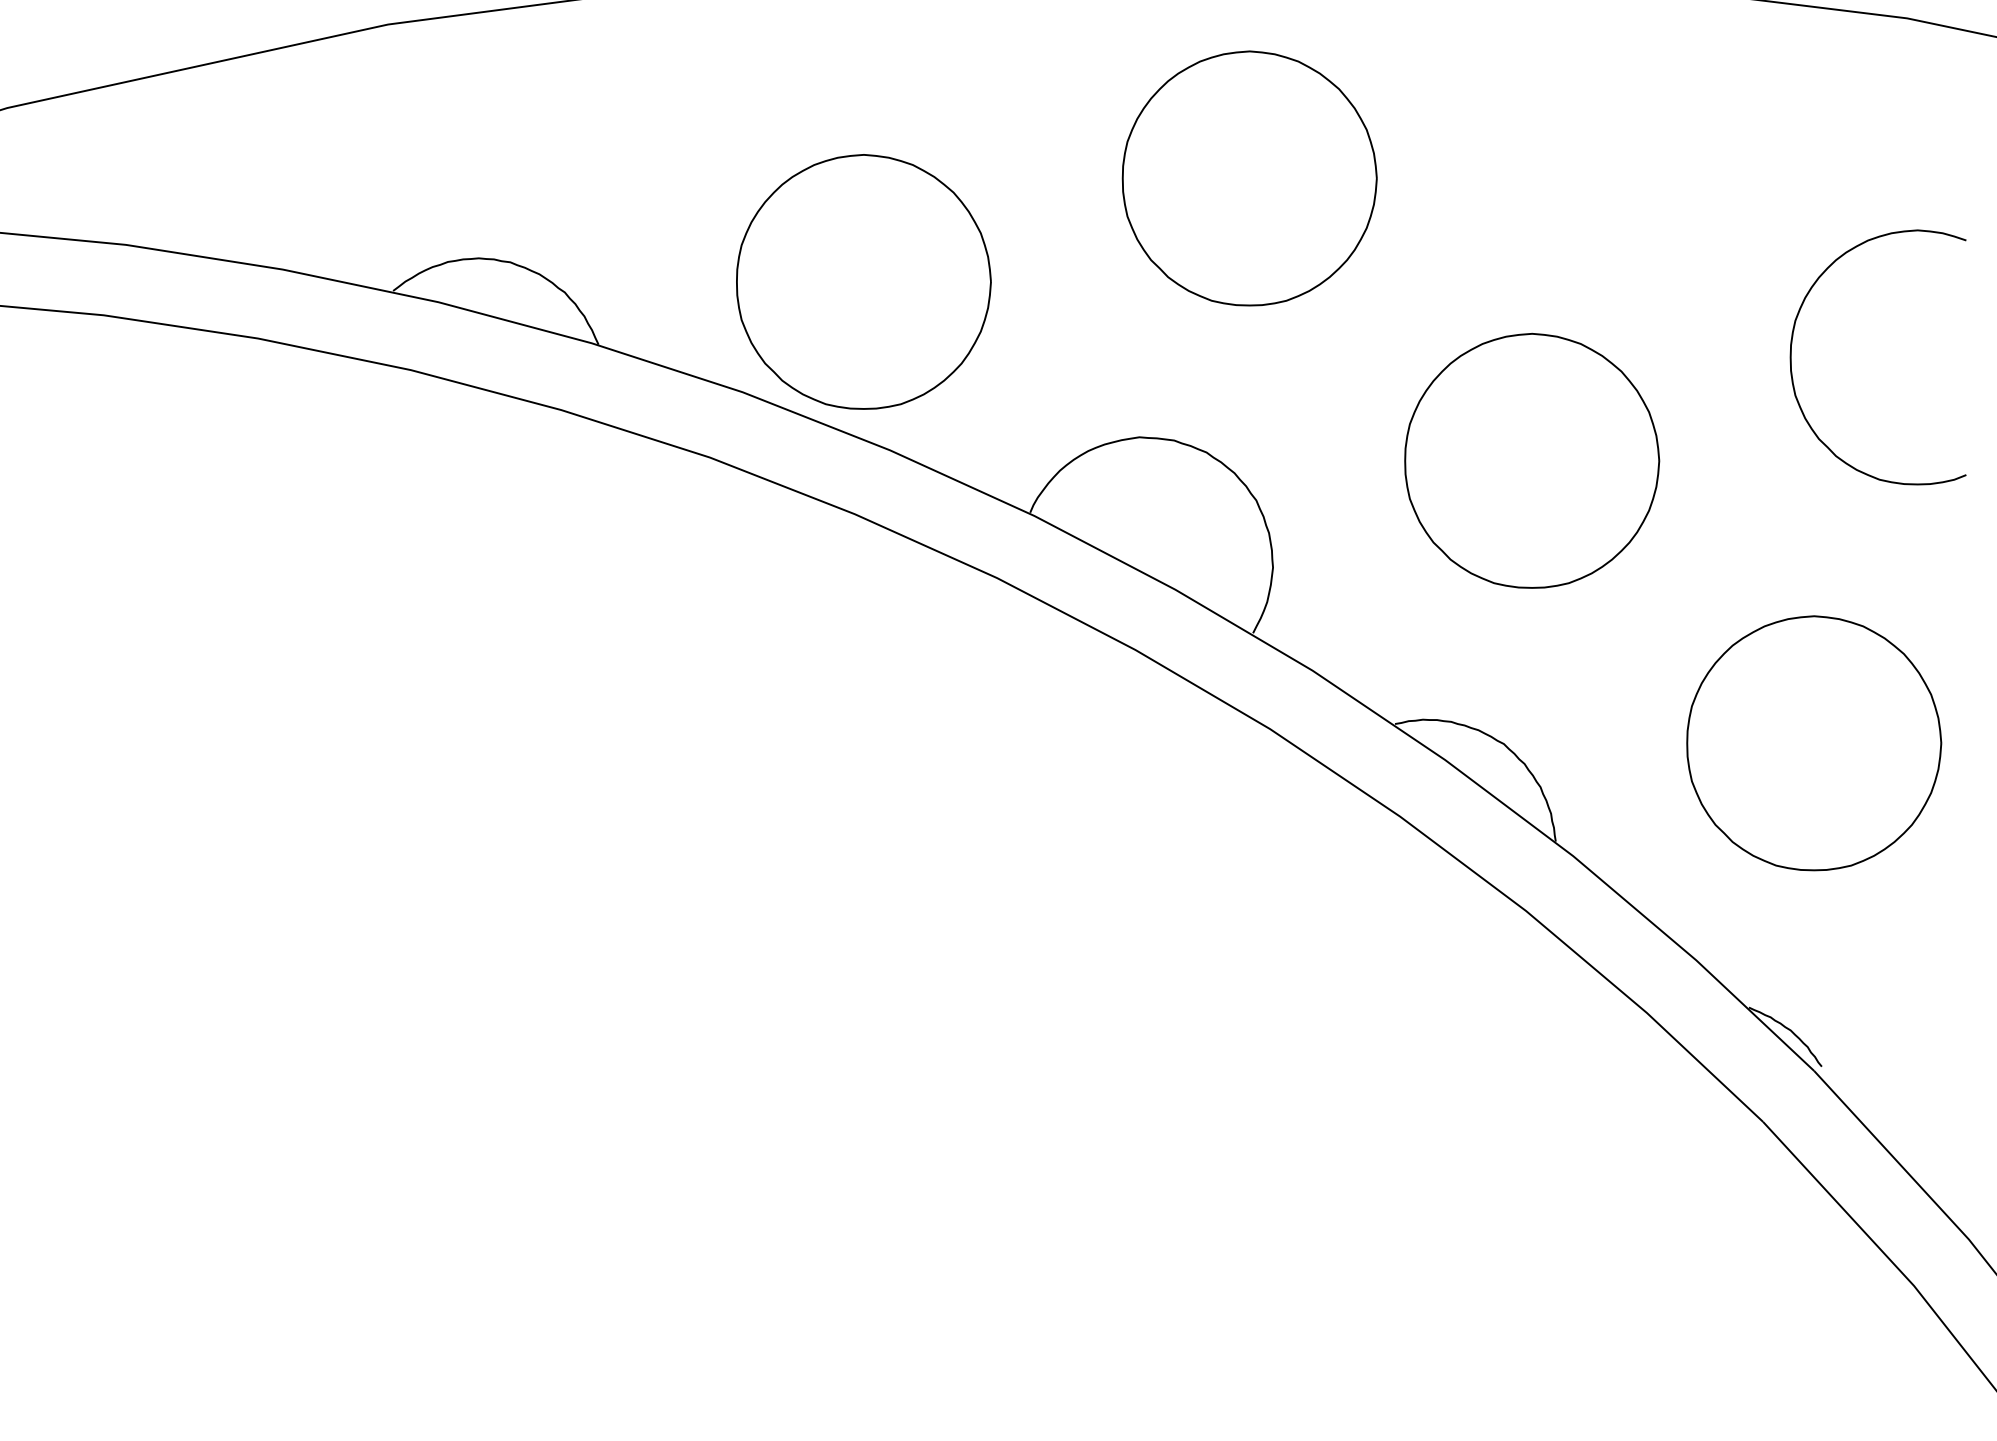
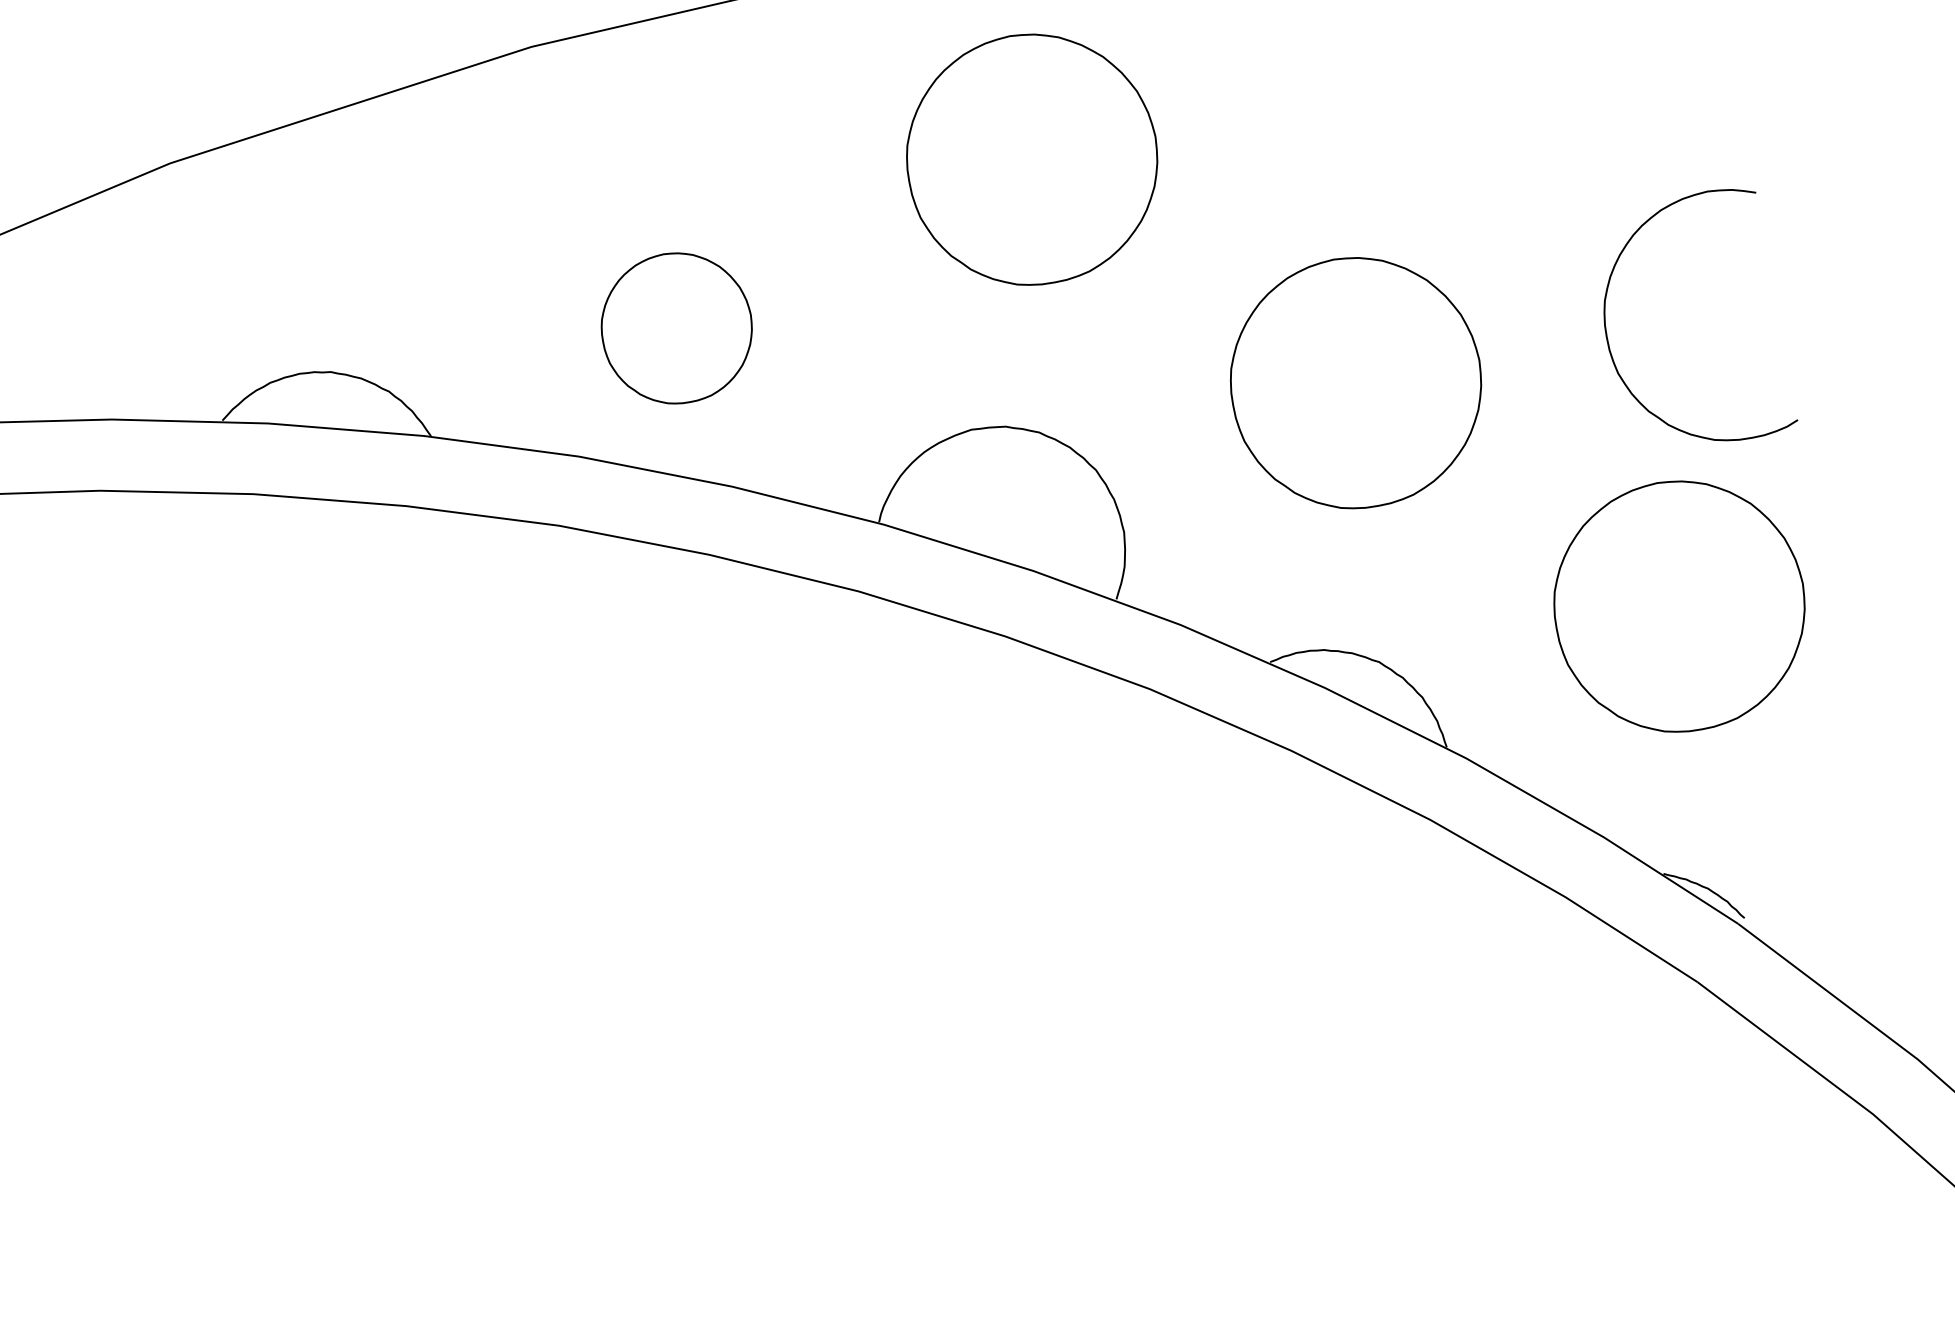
part: (863, 281) -> (676, 327), size x0.6
curve: (1791, 357) -> (1607, 337), moved

